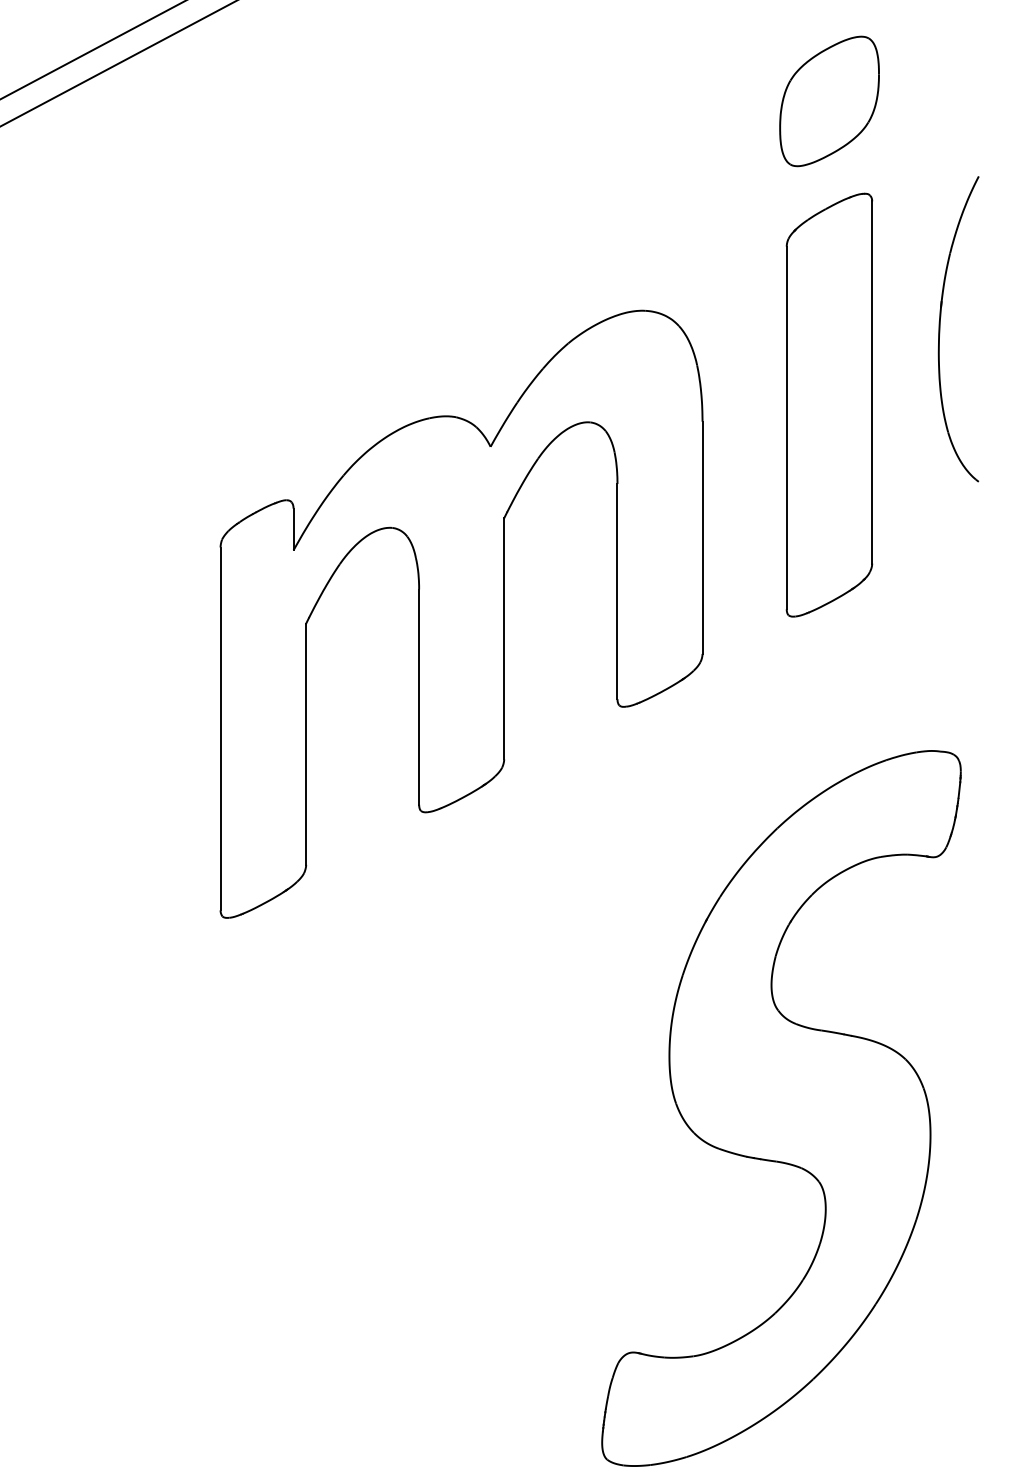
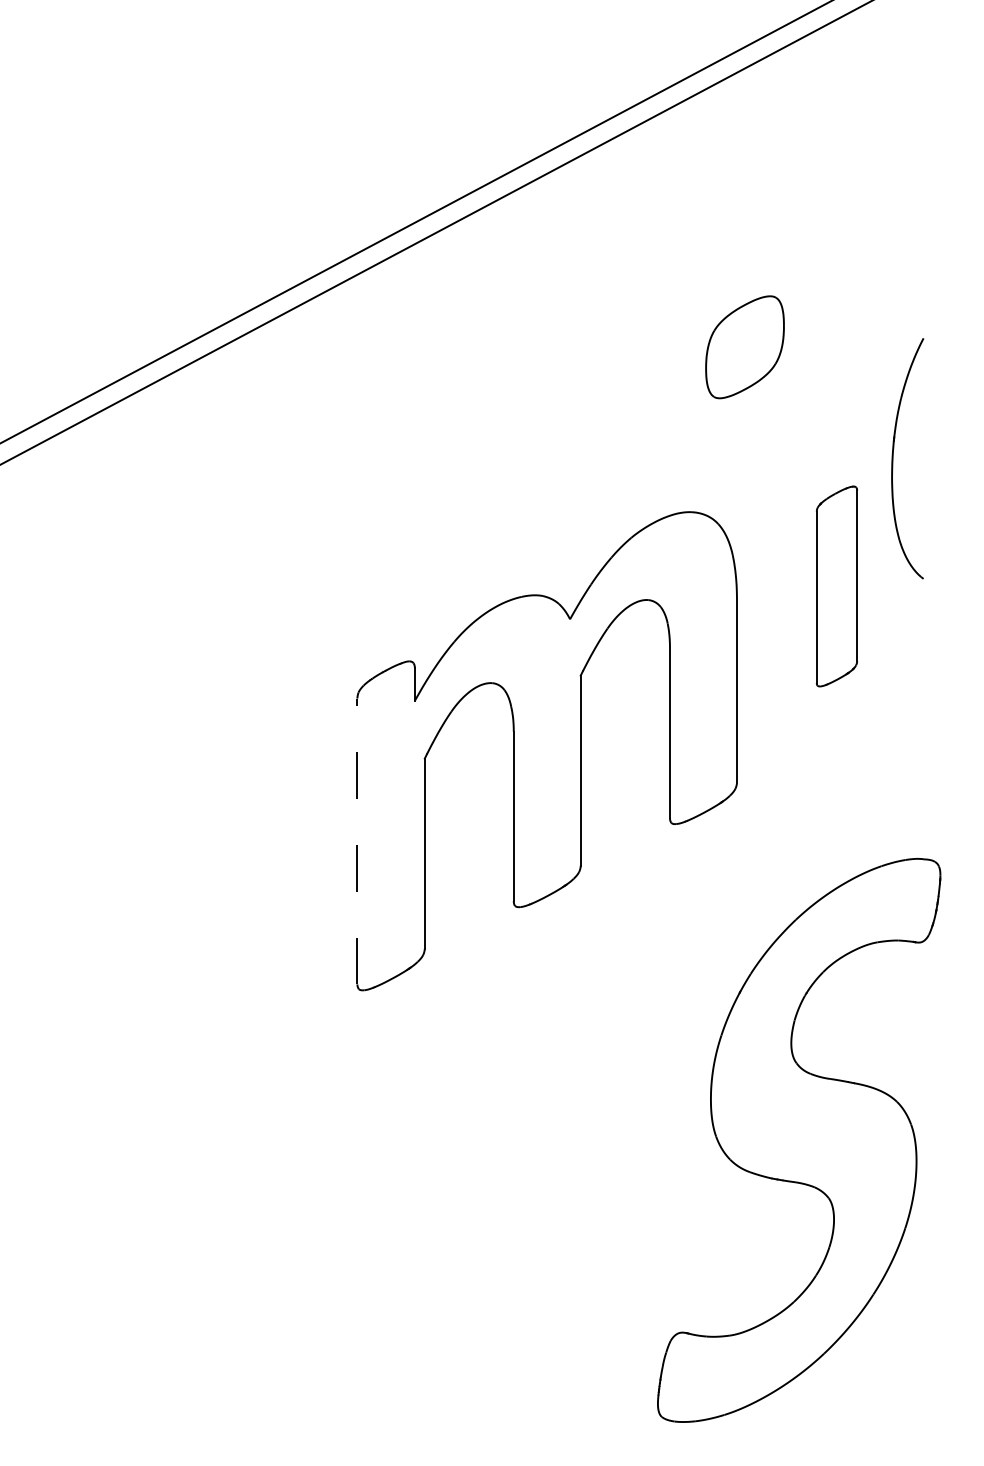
part: (828, 101) -> (744, 347), moved
part: (940, 328) -> (893, 458), moved
part: (828, 405) -> (836, 586), size x0.6
line: (220, 728) -> (357, 841), solid -> dashed

